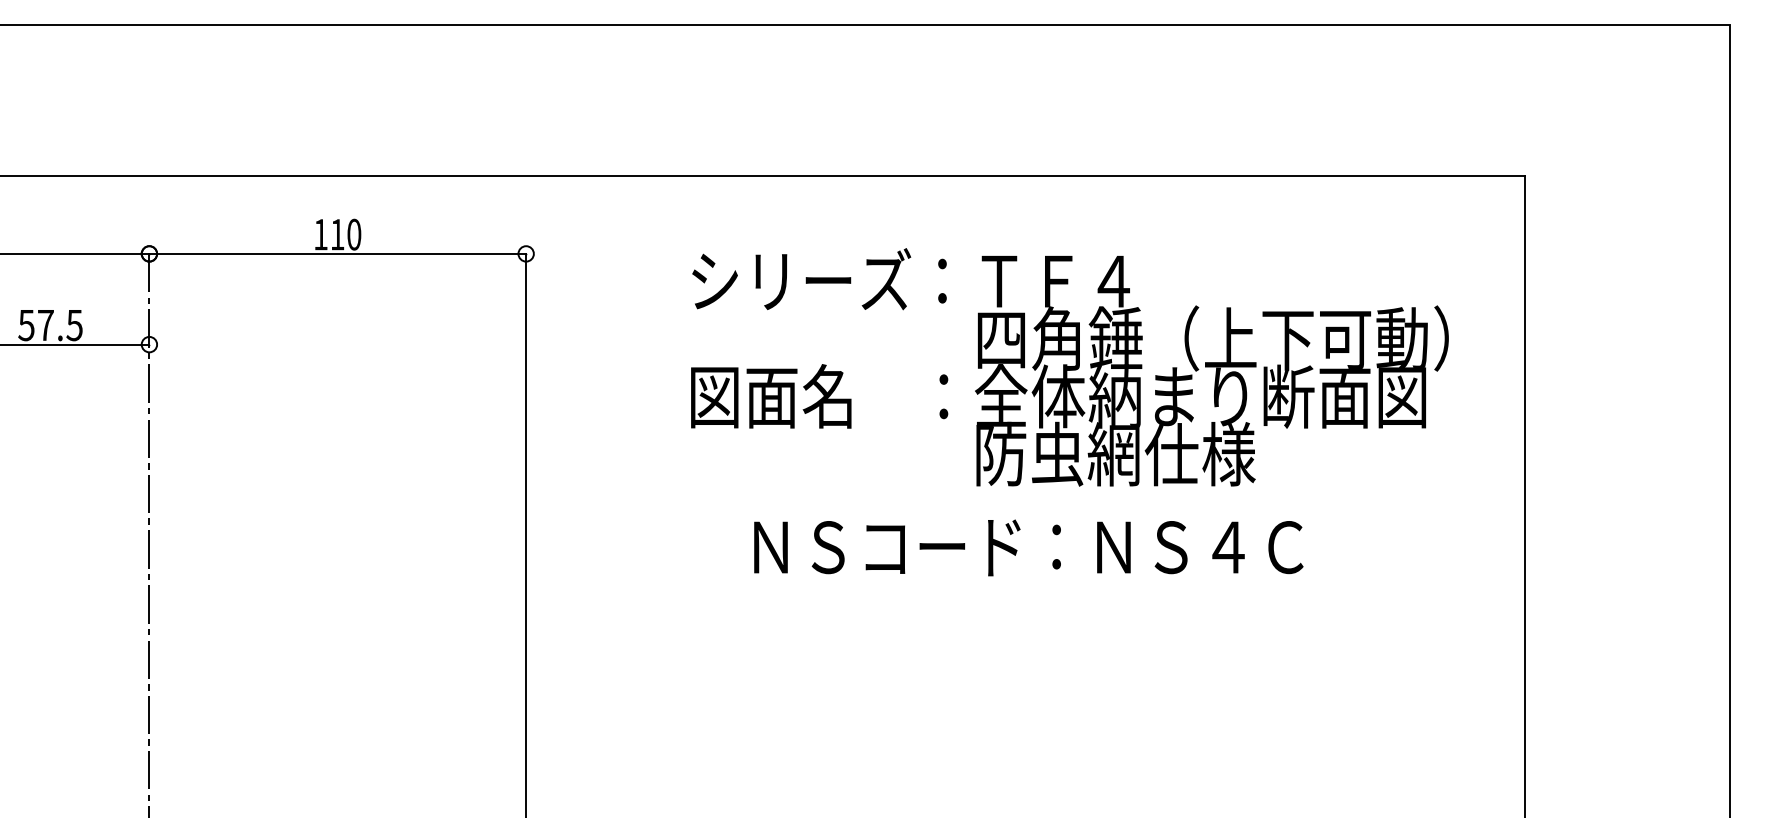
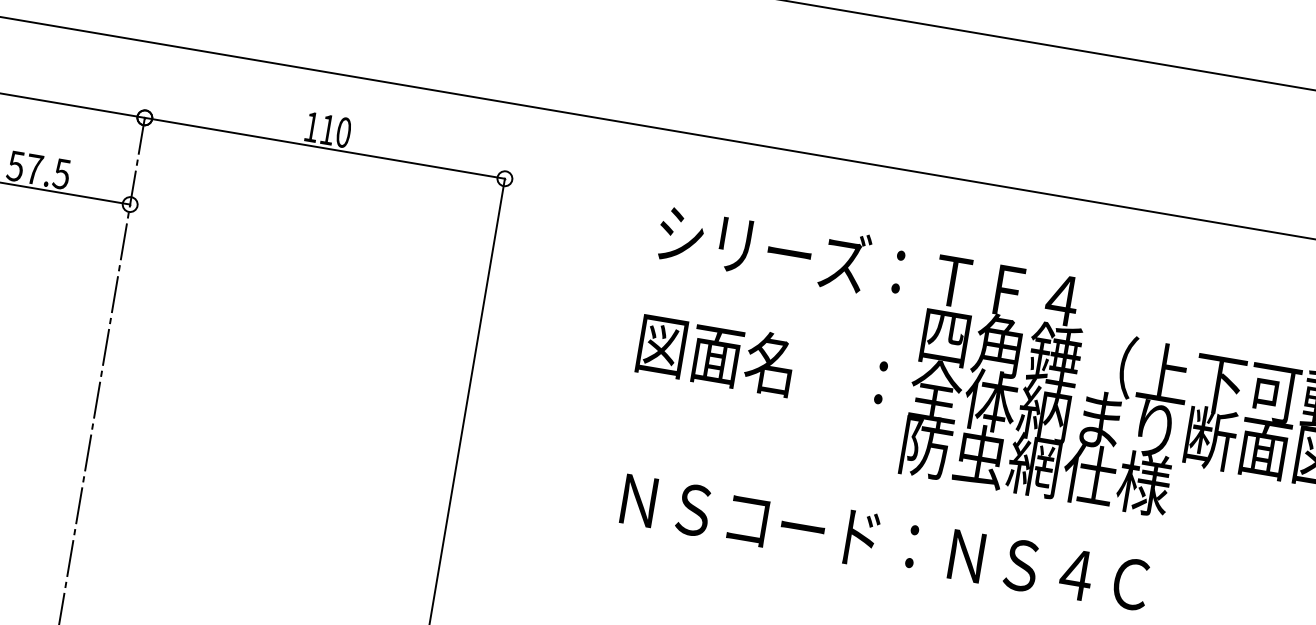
text: (1028, 547) -> (885, 542), moved

